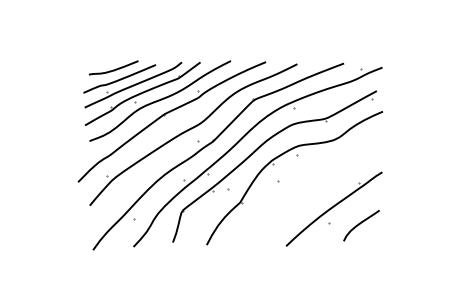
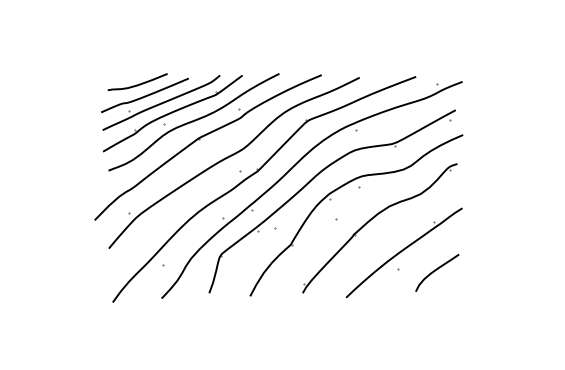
part: (307, 182) -> (371, 220), added

